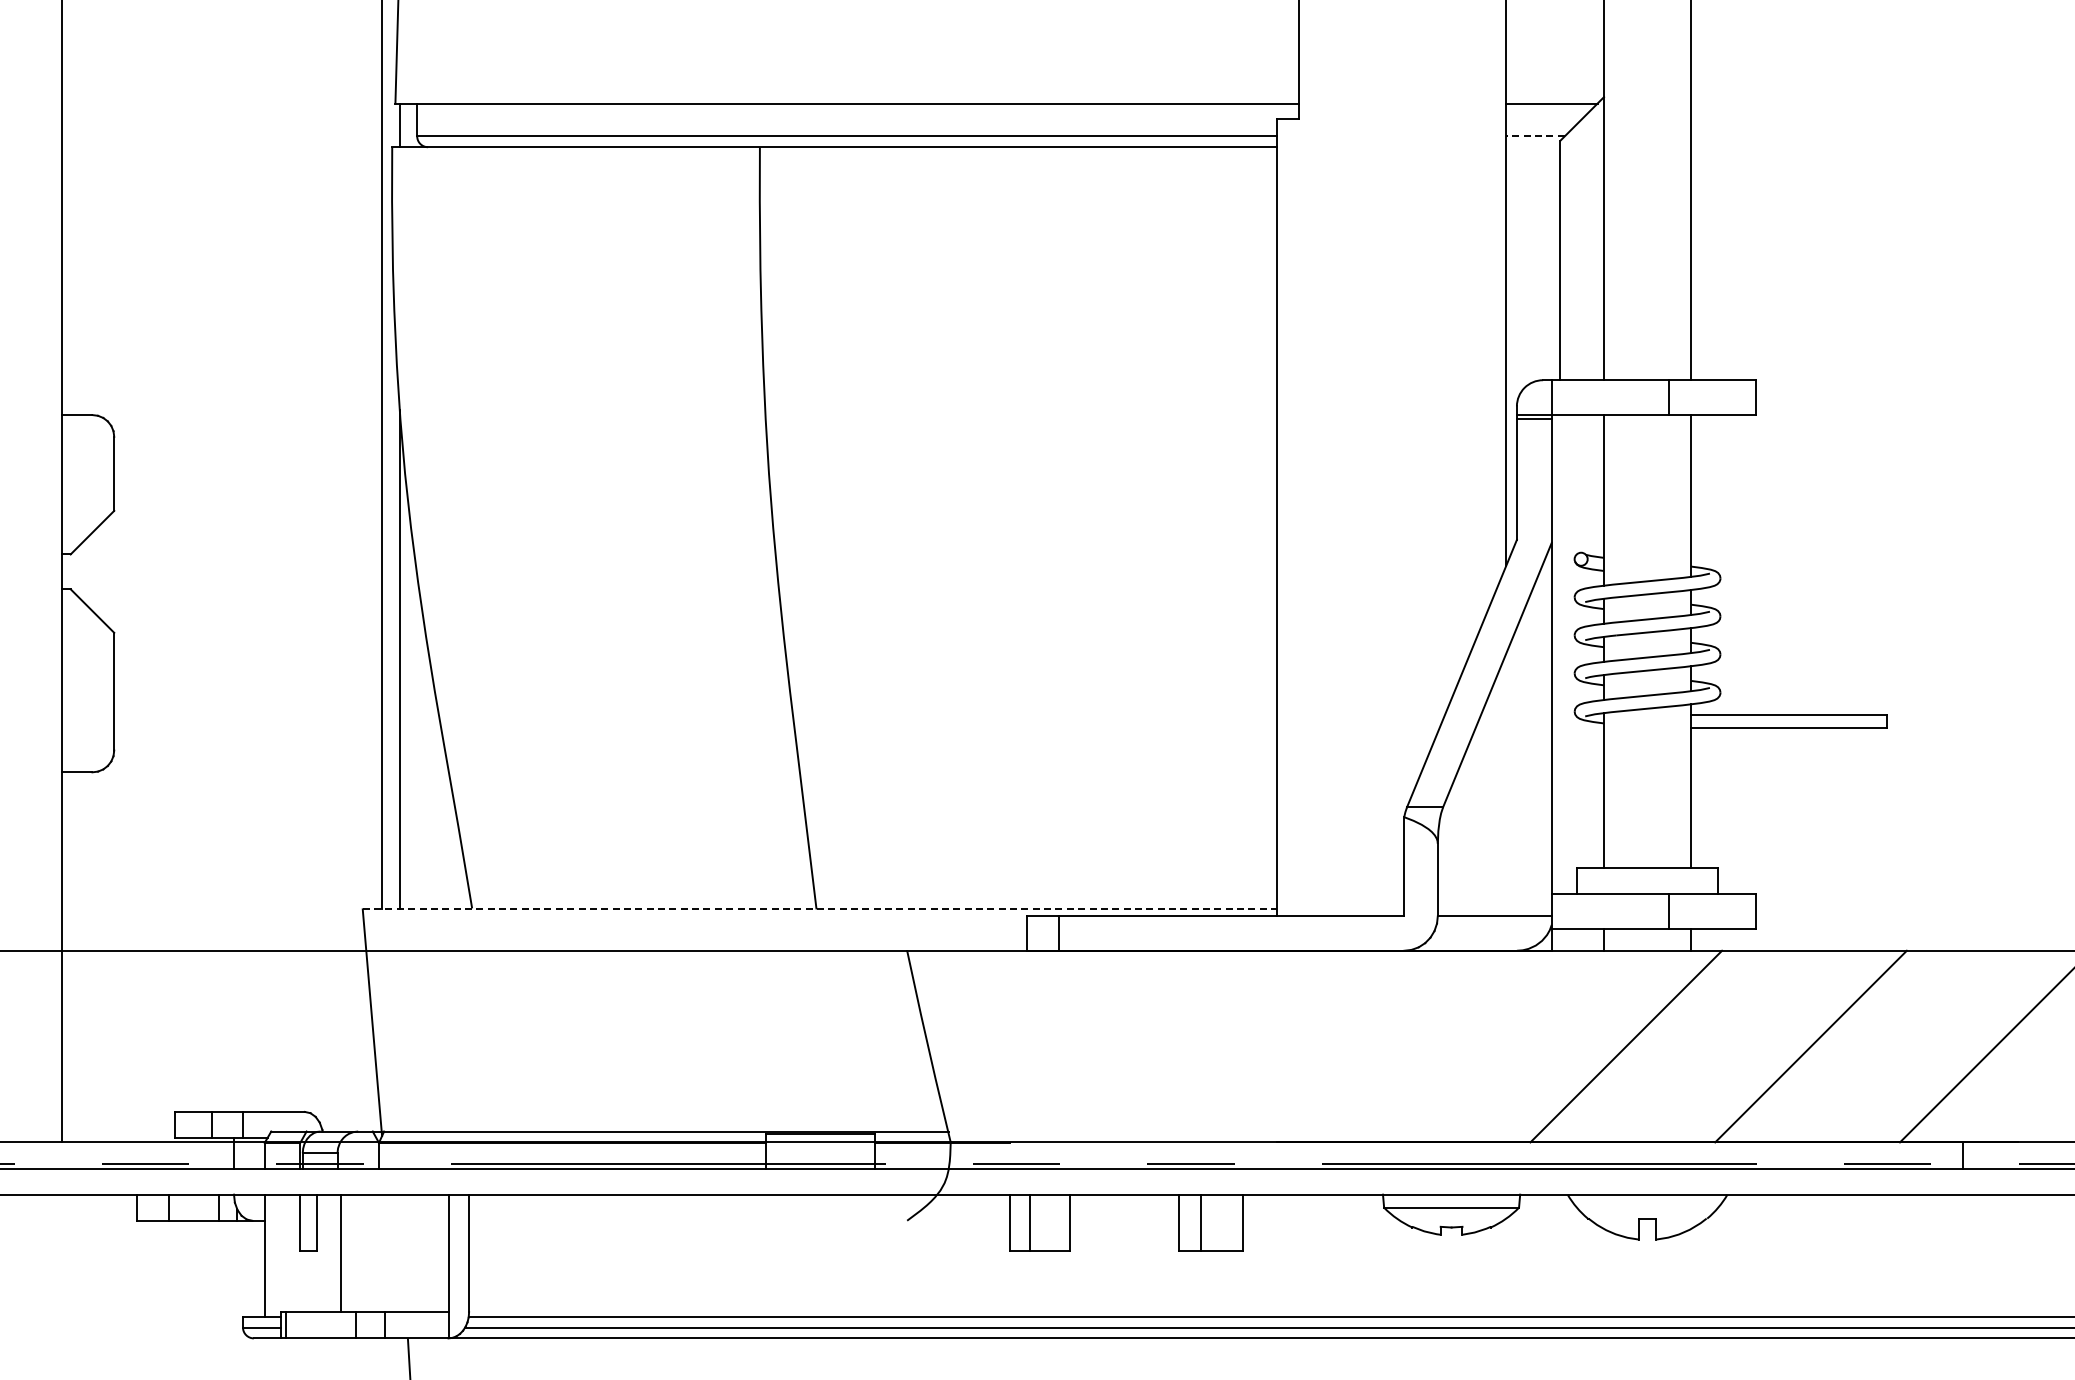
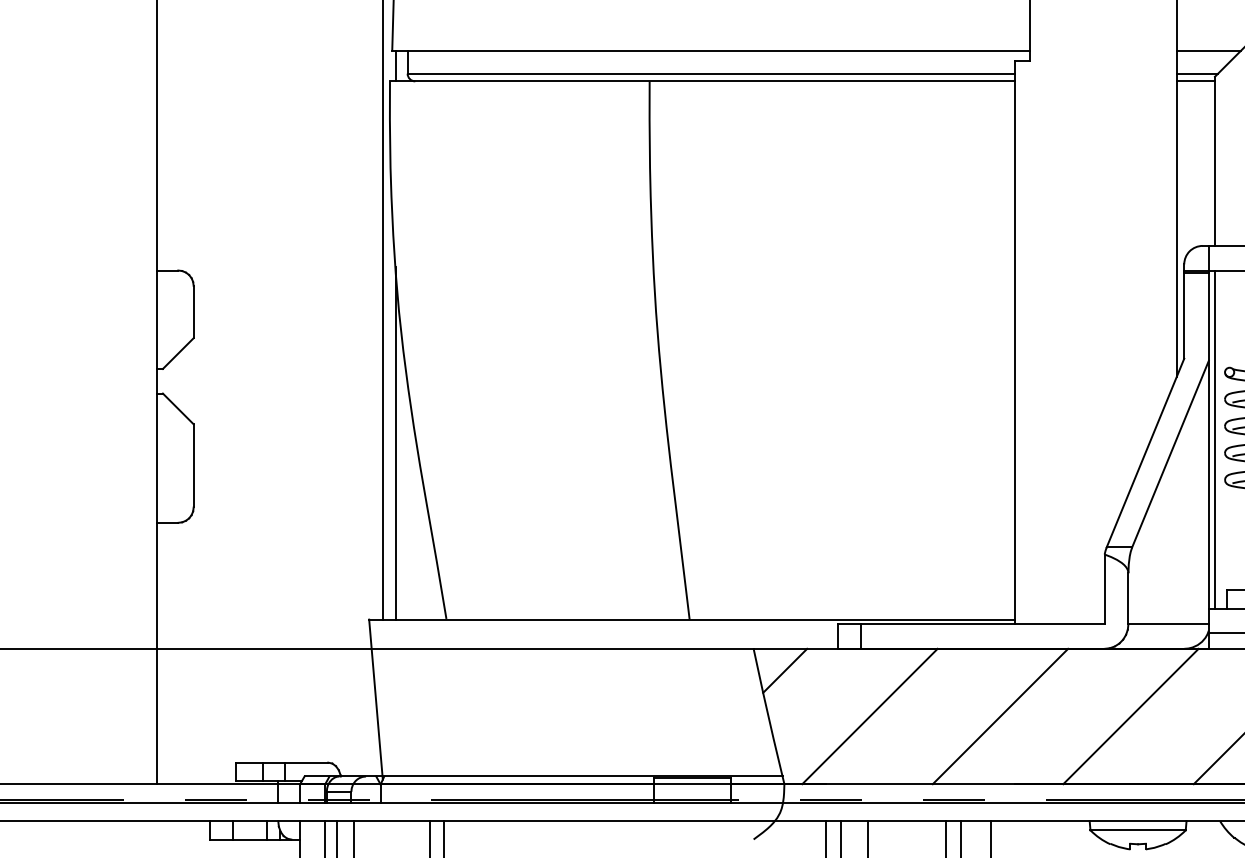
line: (1534, 136) -> (1196, 73), dashed -> solid
line: (1533, 147) -> (1195, 81), added
line: (1560, 654) -> (1215, 439), added
line: (820, 909) -> (692, 619), dashed -> solid
line: (951, 981) -> (784, 670), added
line: (1071, 1046) -> (869, 716), added
line: (1256, 1046) -> (1000, 716), added
line: (1441, 1046) -> (1130, 716), added

